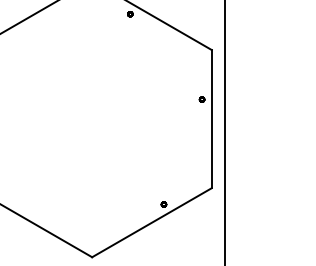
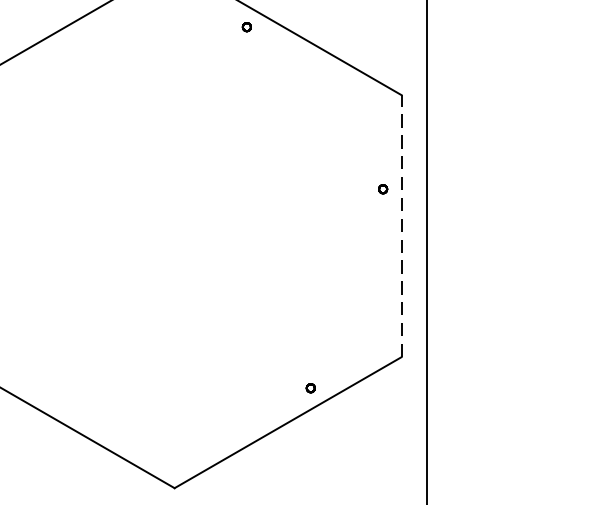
line: (211, 118) -> (400, 224), solid -> dashed

